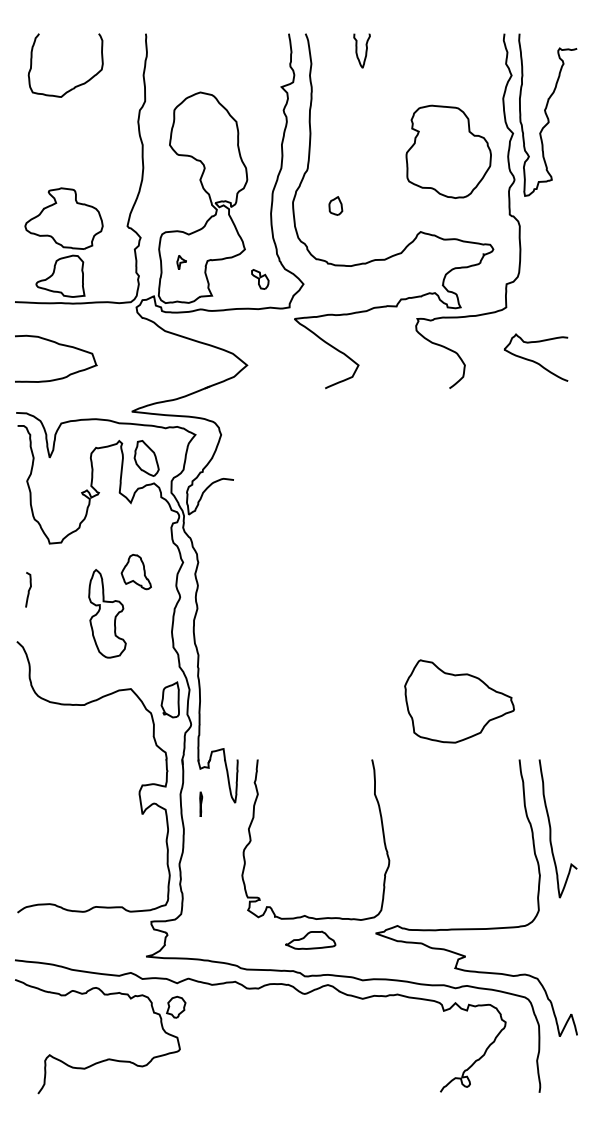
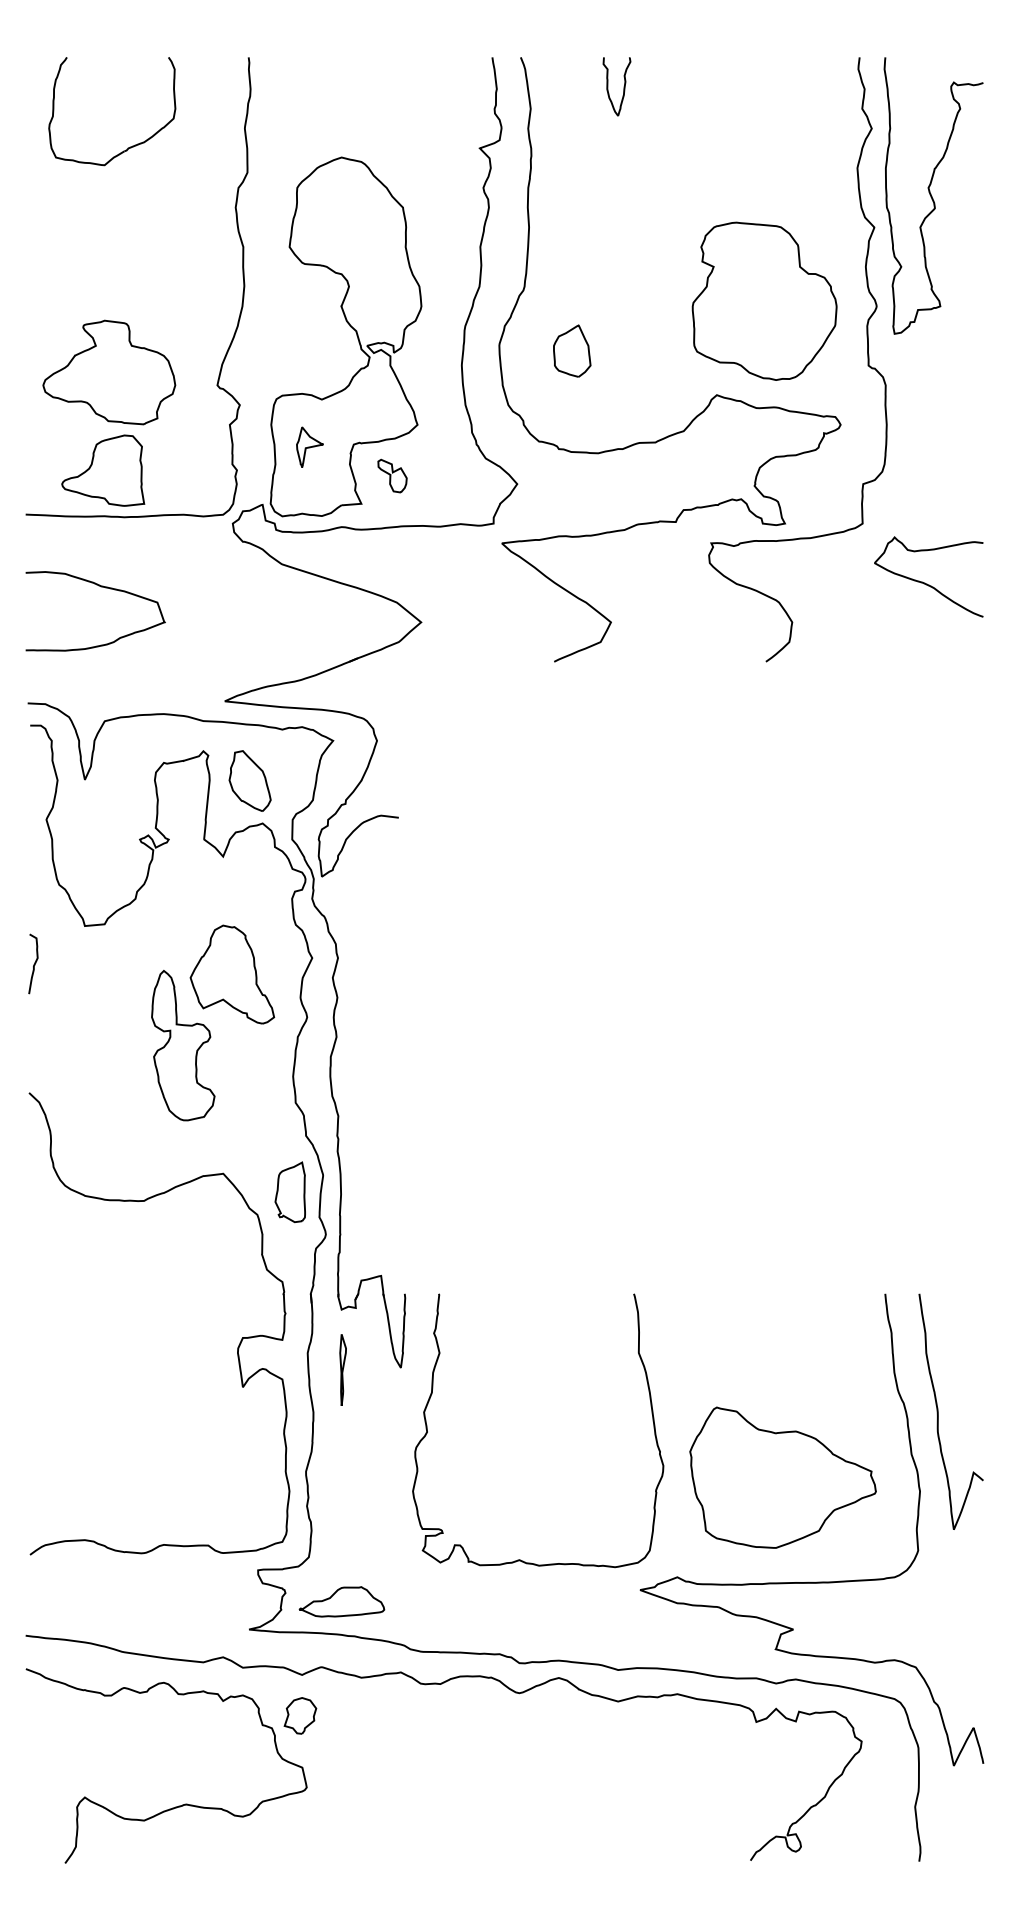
part: (448, 151) -> (764, 300), moved
part: (335, 205) -> (571, 350), size x1.67
part: (181, 262) -> (309, 447), size x1.67
part: (260, 279) -> (392, 476), moved
curve: (534, 360) -> (926, 581), moved
part: (136, 571) -> (232, 973), size x1.67
curve: (28, 589) -> (33, 963), moved
part: (459, 701) -> (782, 1477), moved
part: (200, 804) -> (341, 1370), size x1.67
part: (310, 939) -> (341, 1600), moved

